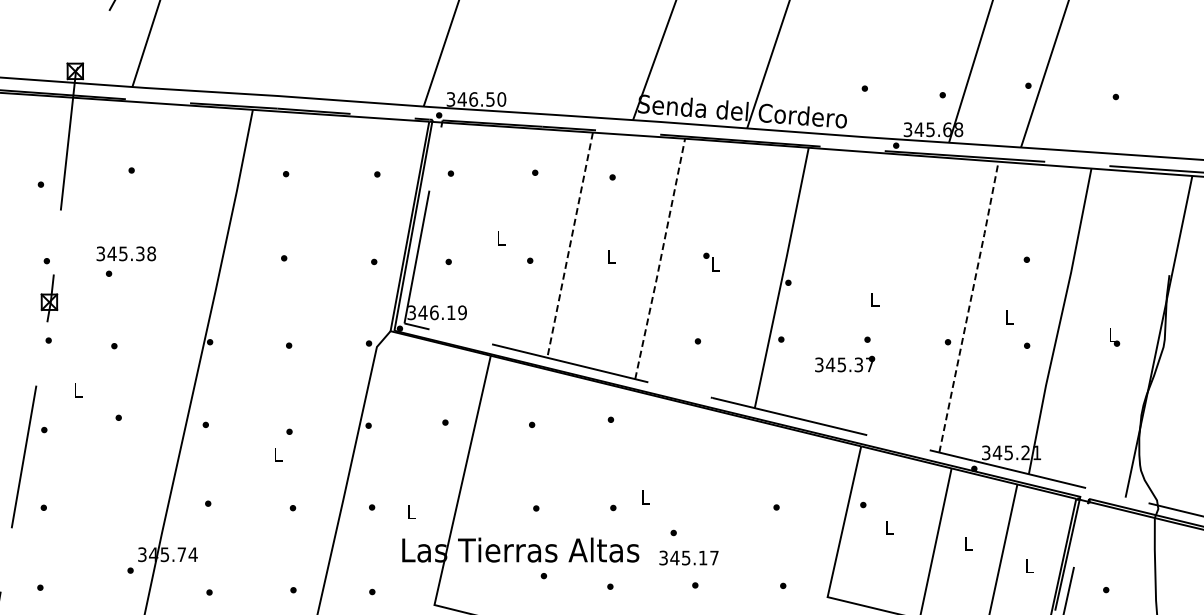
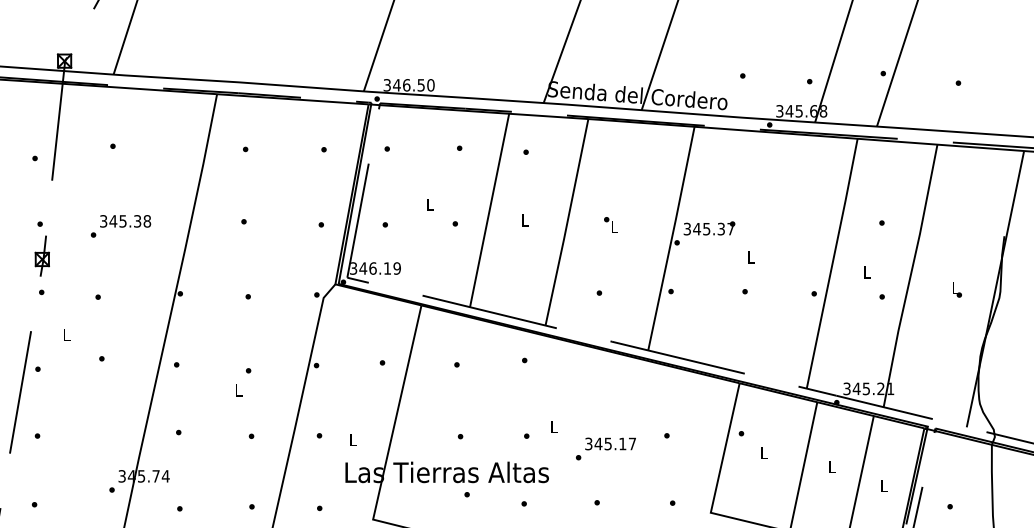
line: (570, 245) -> (489, 210), dashed -> solid
text: (125, 253) -> (124, 221), moved
line: (660, 259) -> (567, 222), dashed -> solid
line: (969, 305) -> (832, 262), dashed -> solid
text: (845, 363) -> (709, 227), moved
text: (688, 557) -> (610, 443), moved

